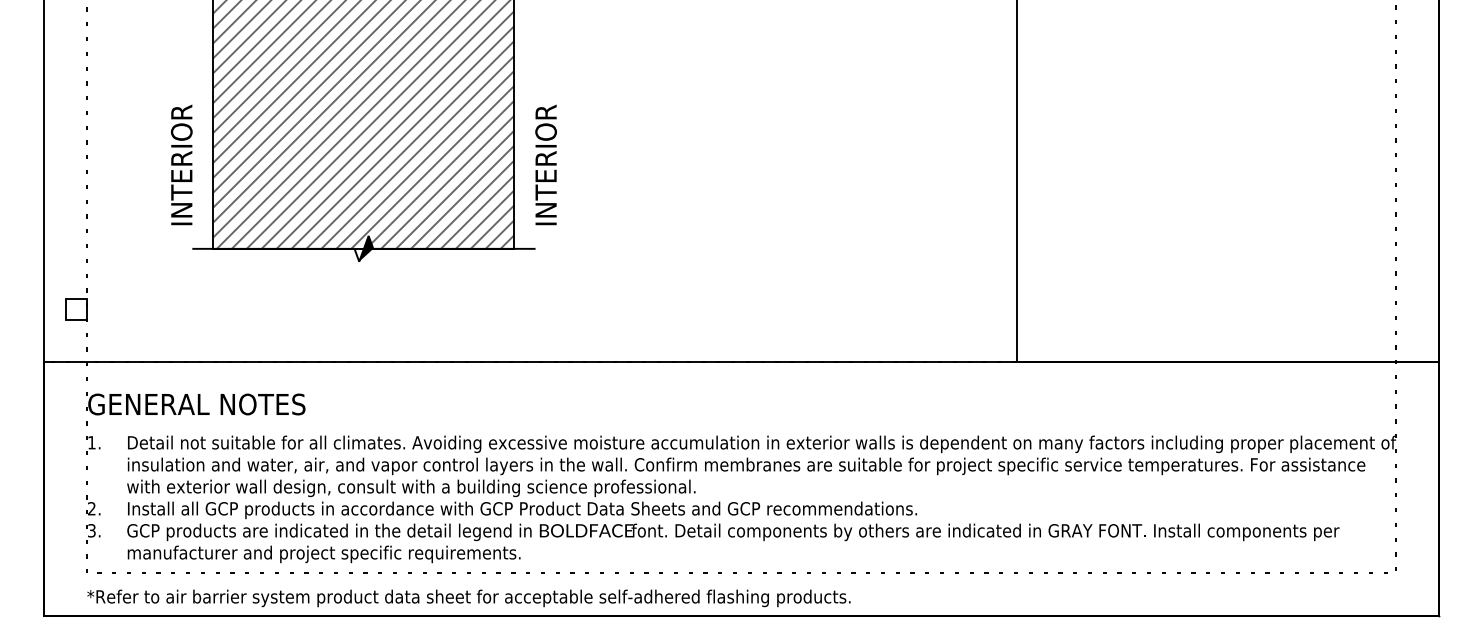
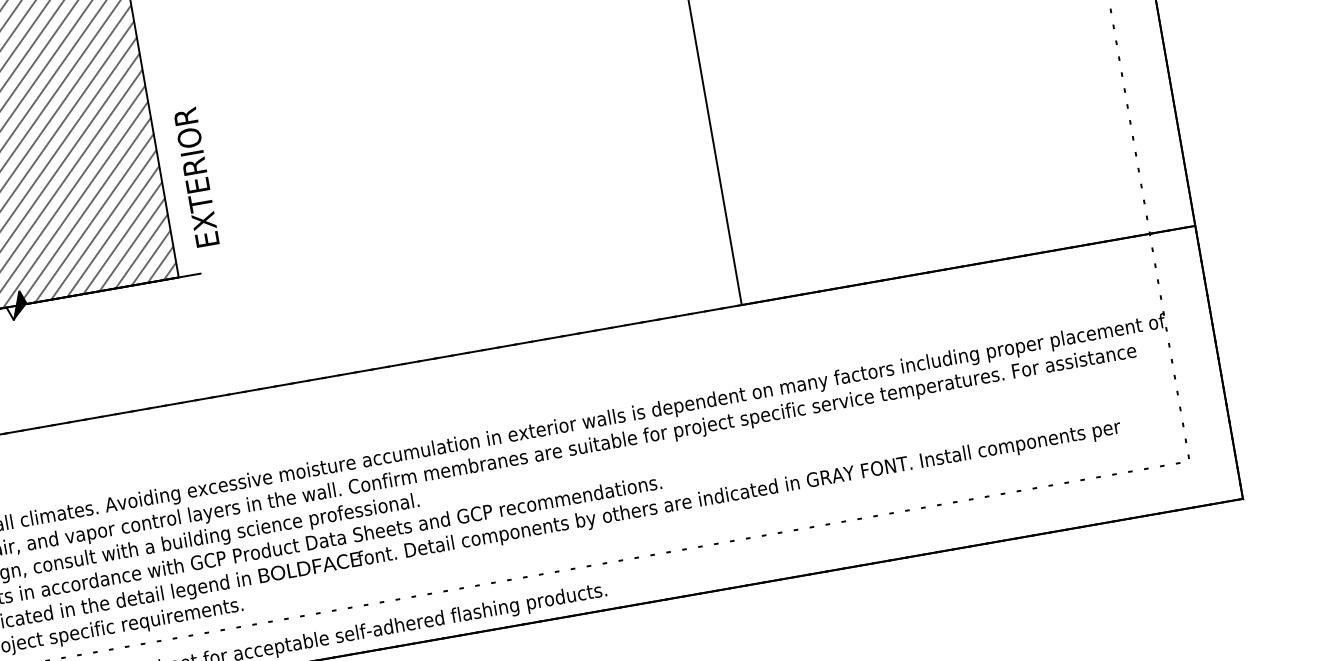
text: (545, 159) -> (195, 175), INTERIOR -> EXTERIOR

